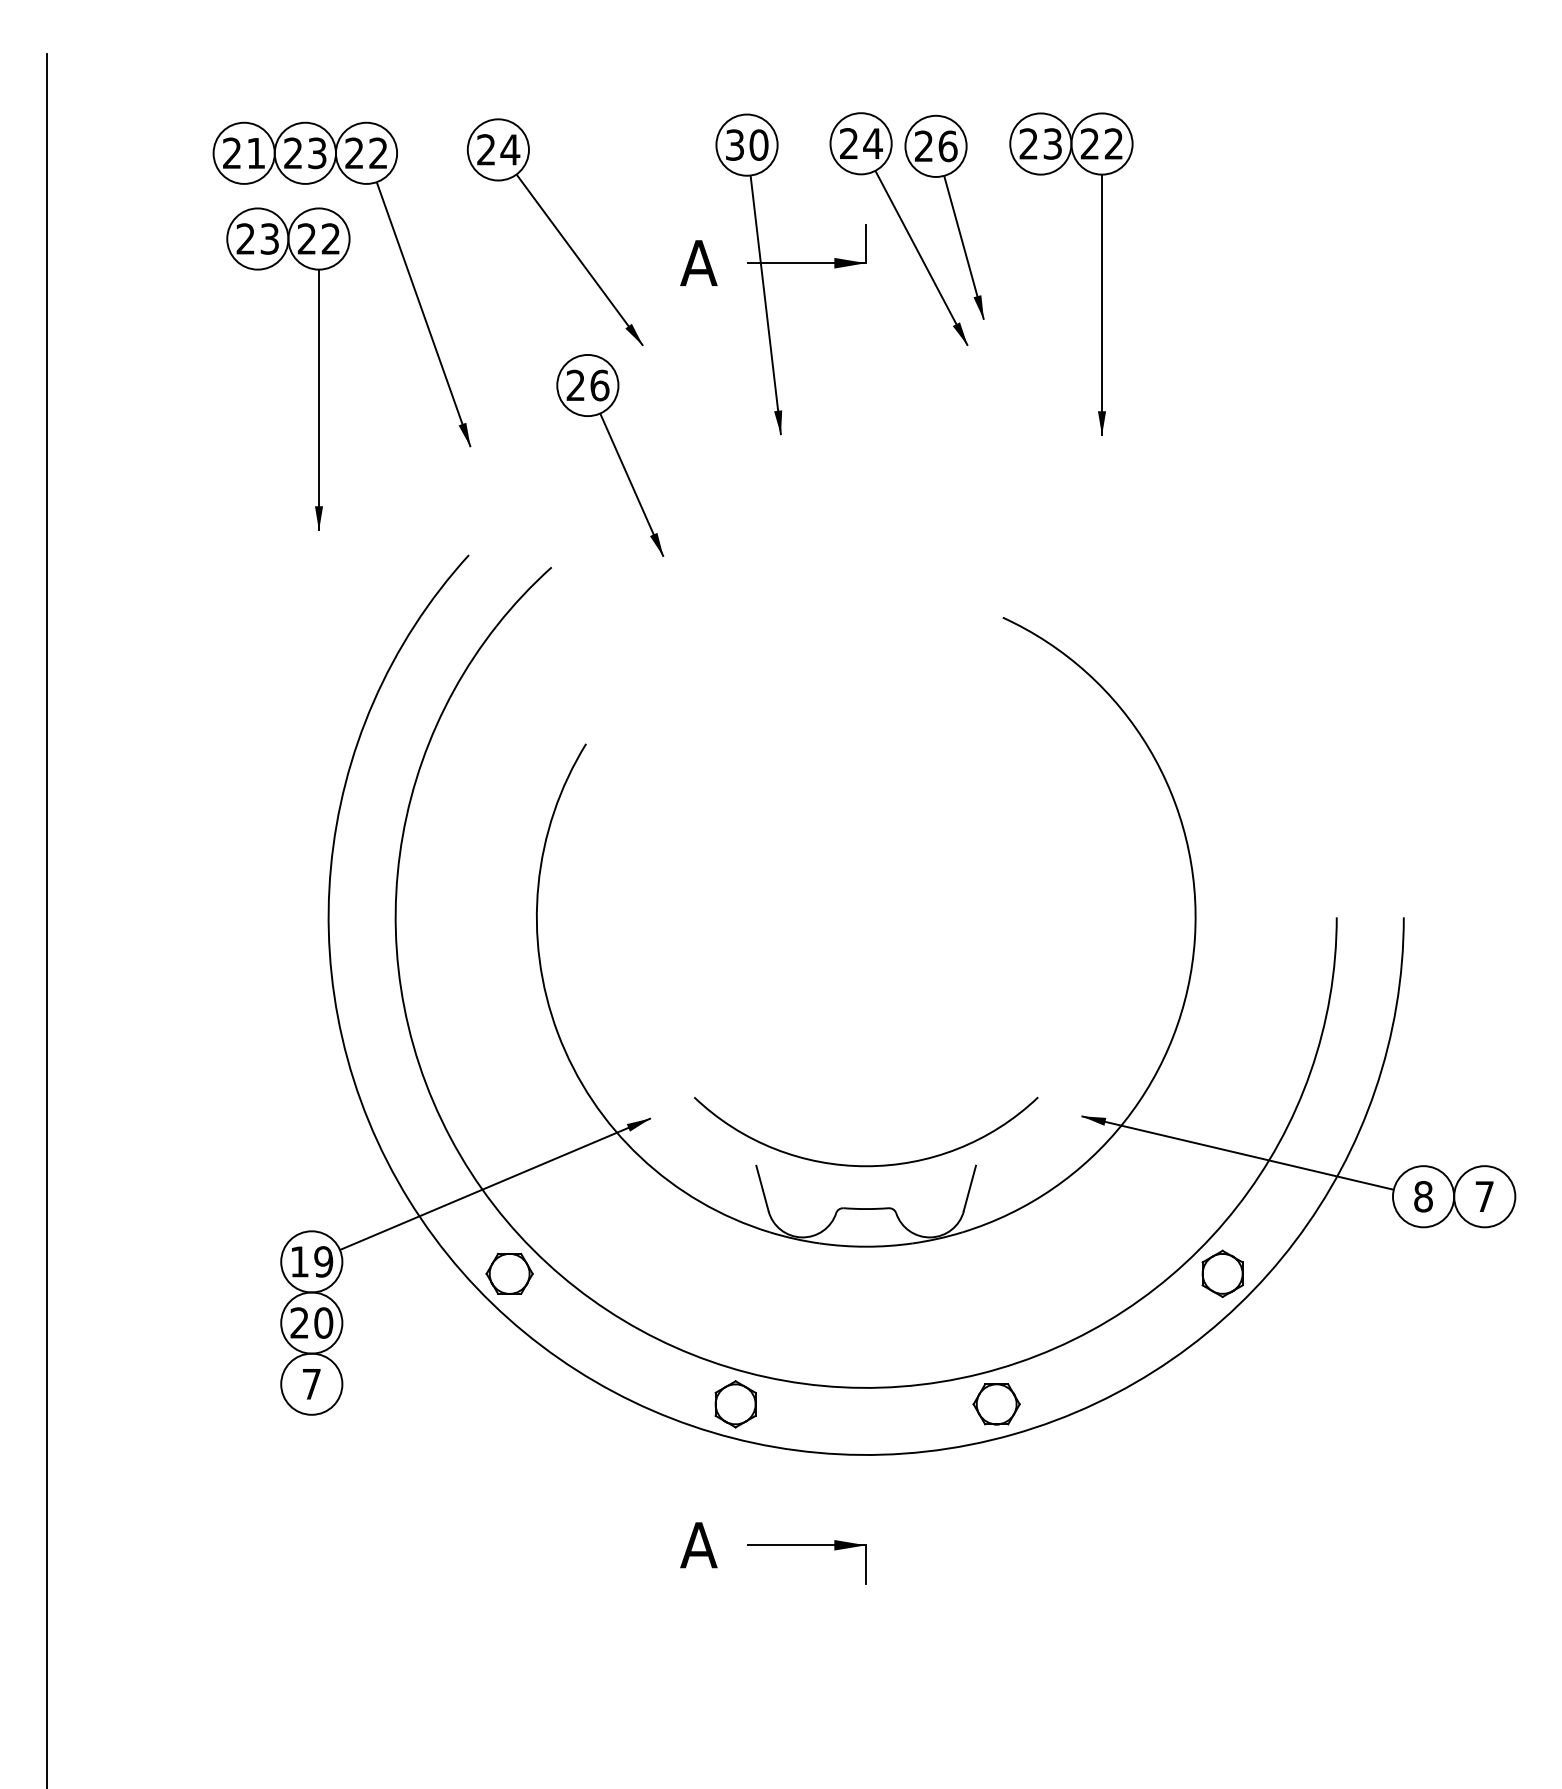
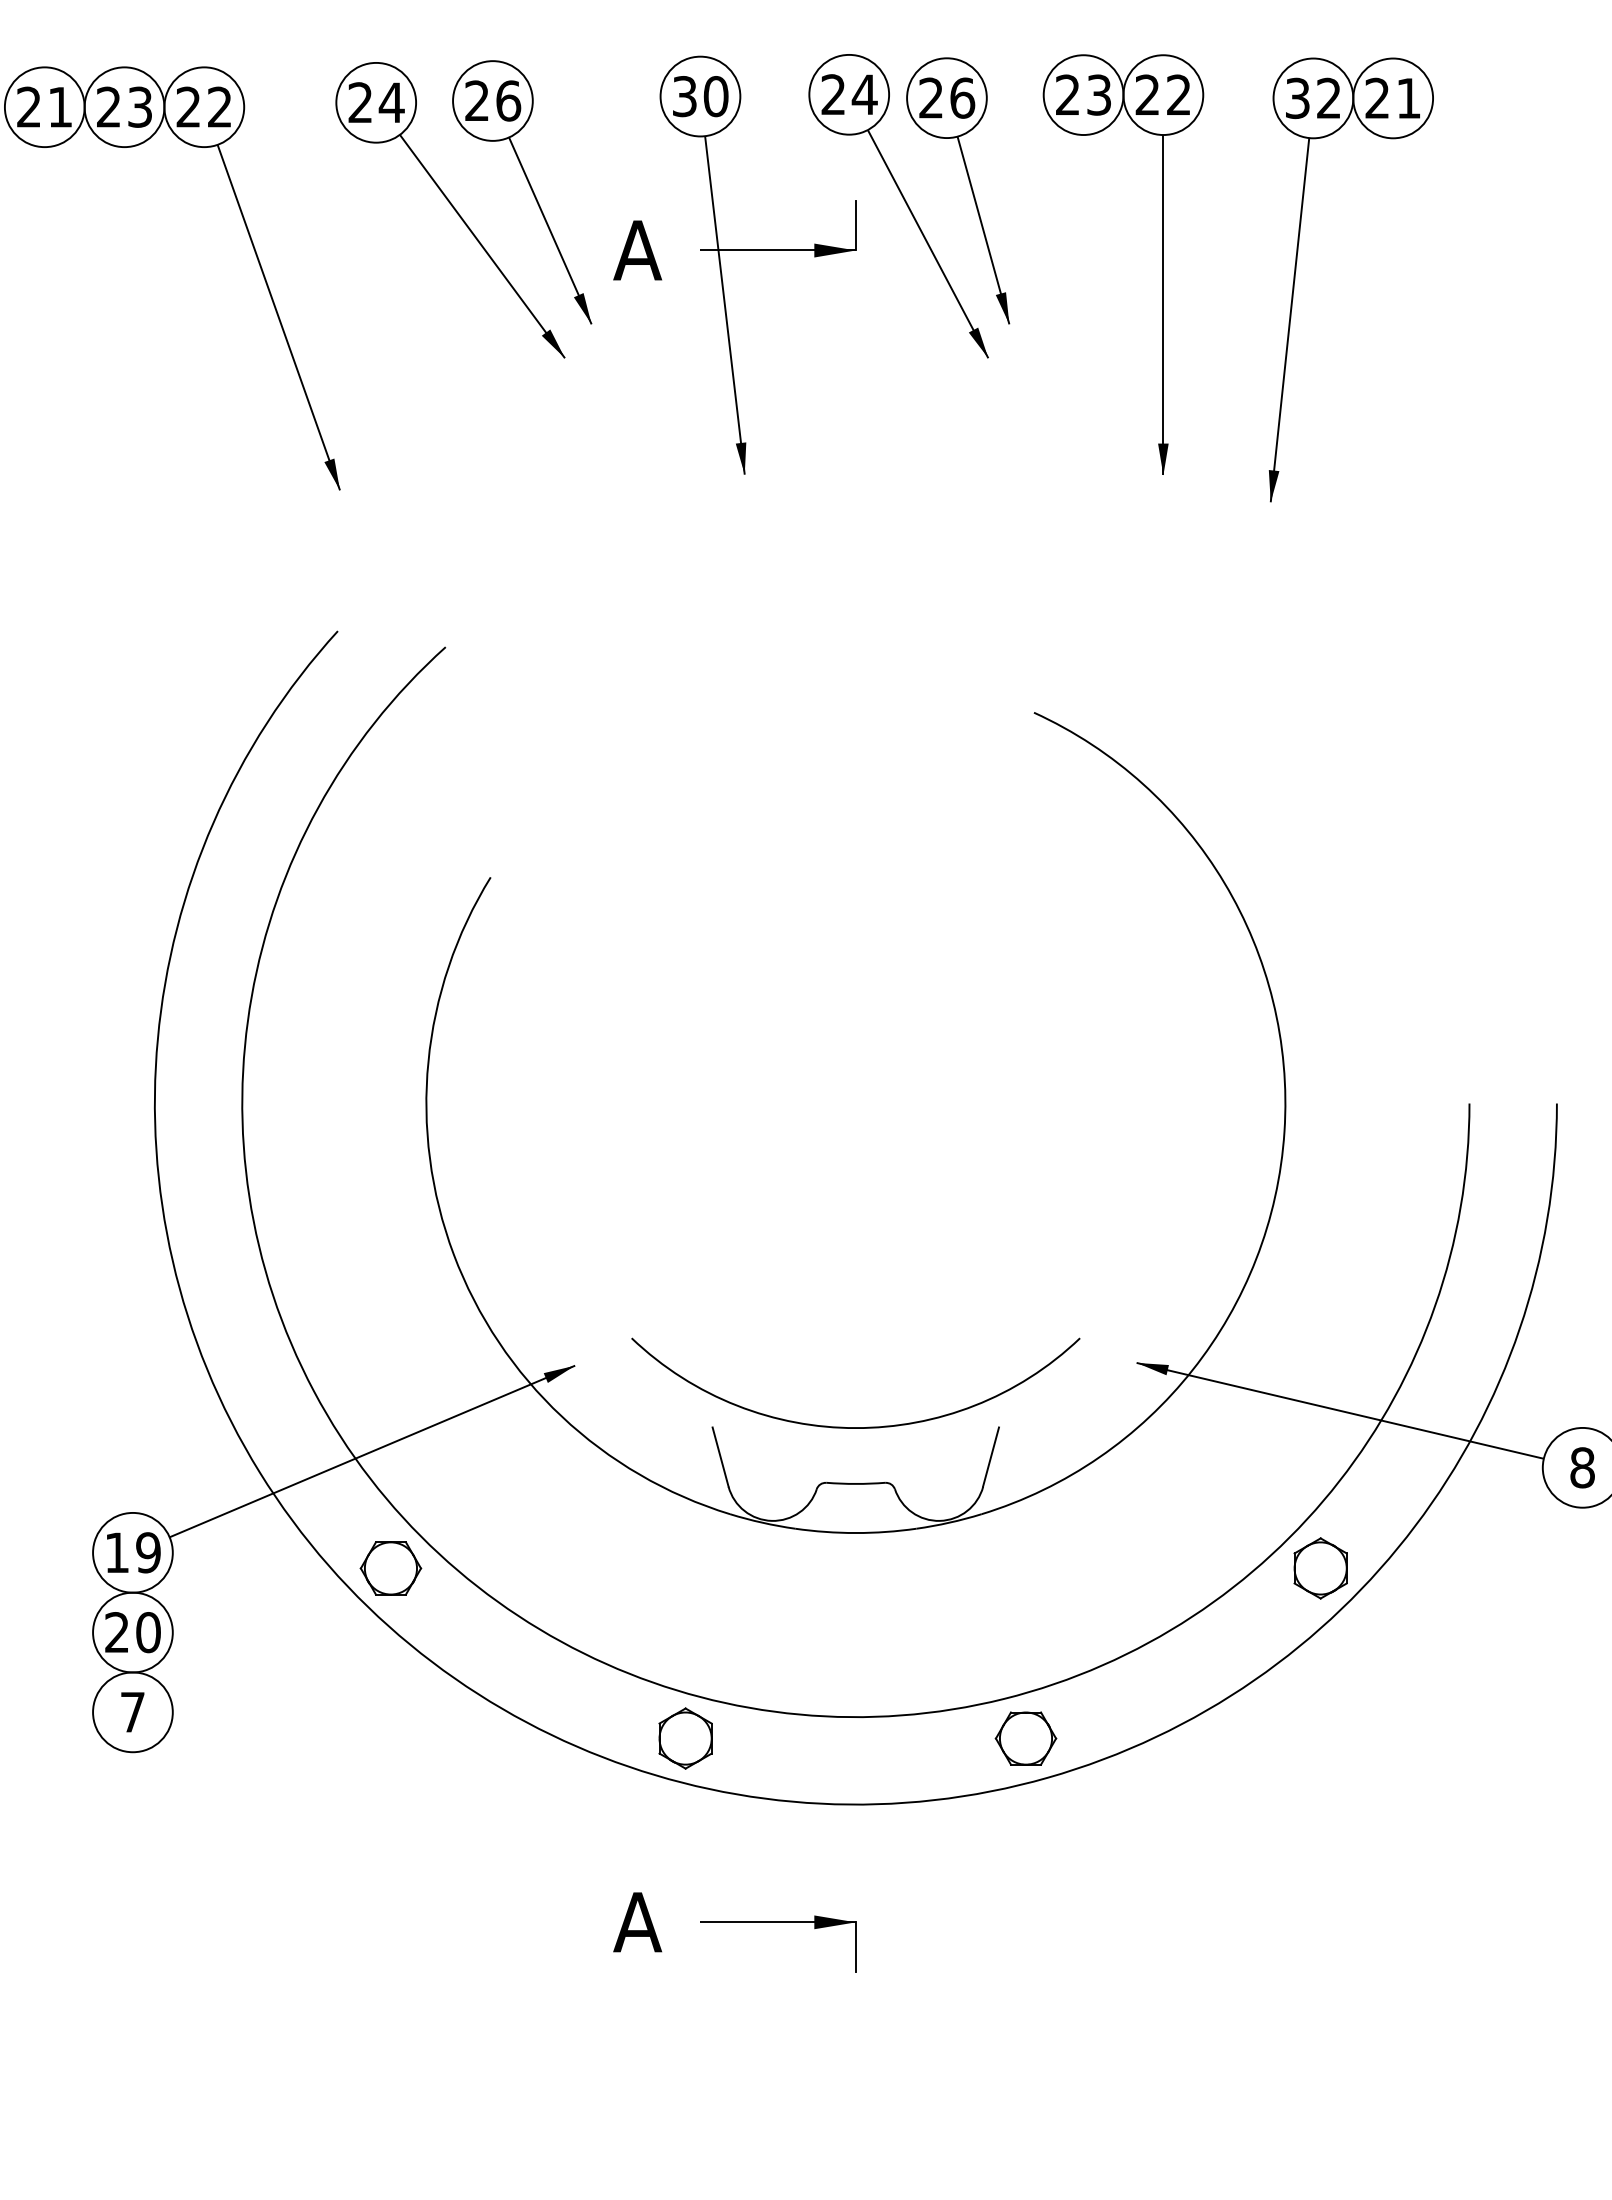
part: (1204, 278) -> (1297, 270), added
part: (318, 368) -> (141, 387), removed
part: (616, 453) -> (530, 189), moved

